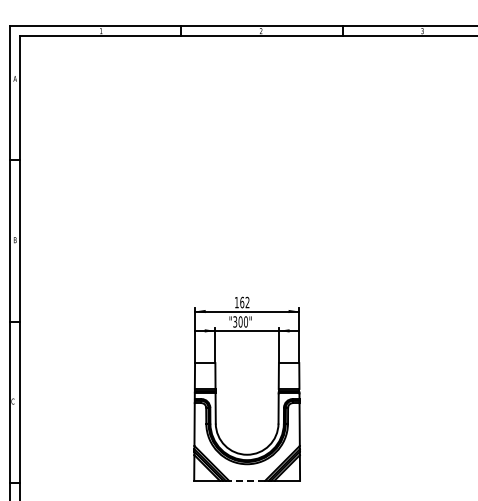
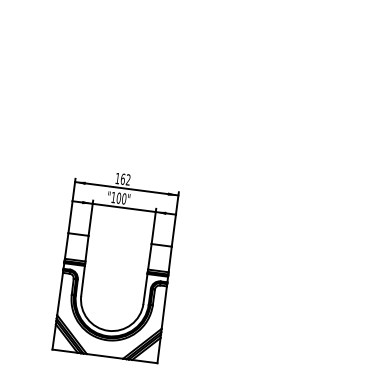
text: (235, 321) -> (113, 197), "300" -> "100"
line: (246, 480) -> (104, 356), dashed -> solid

